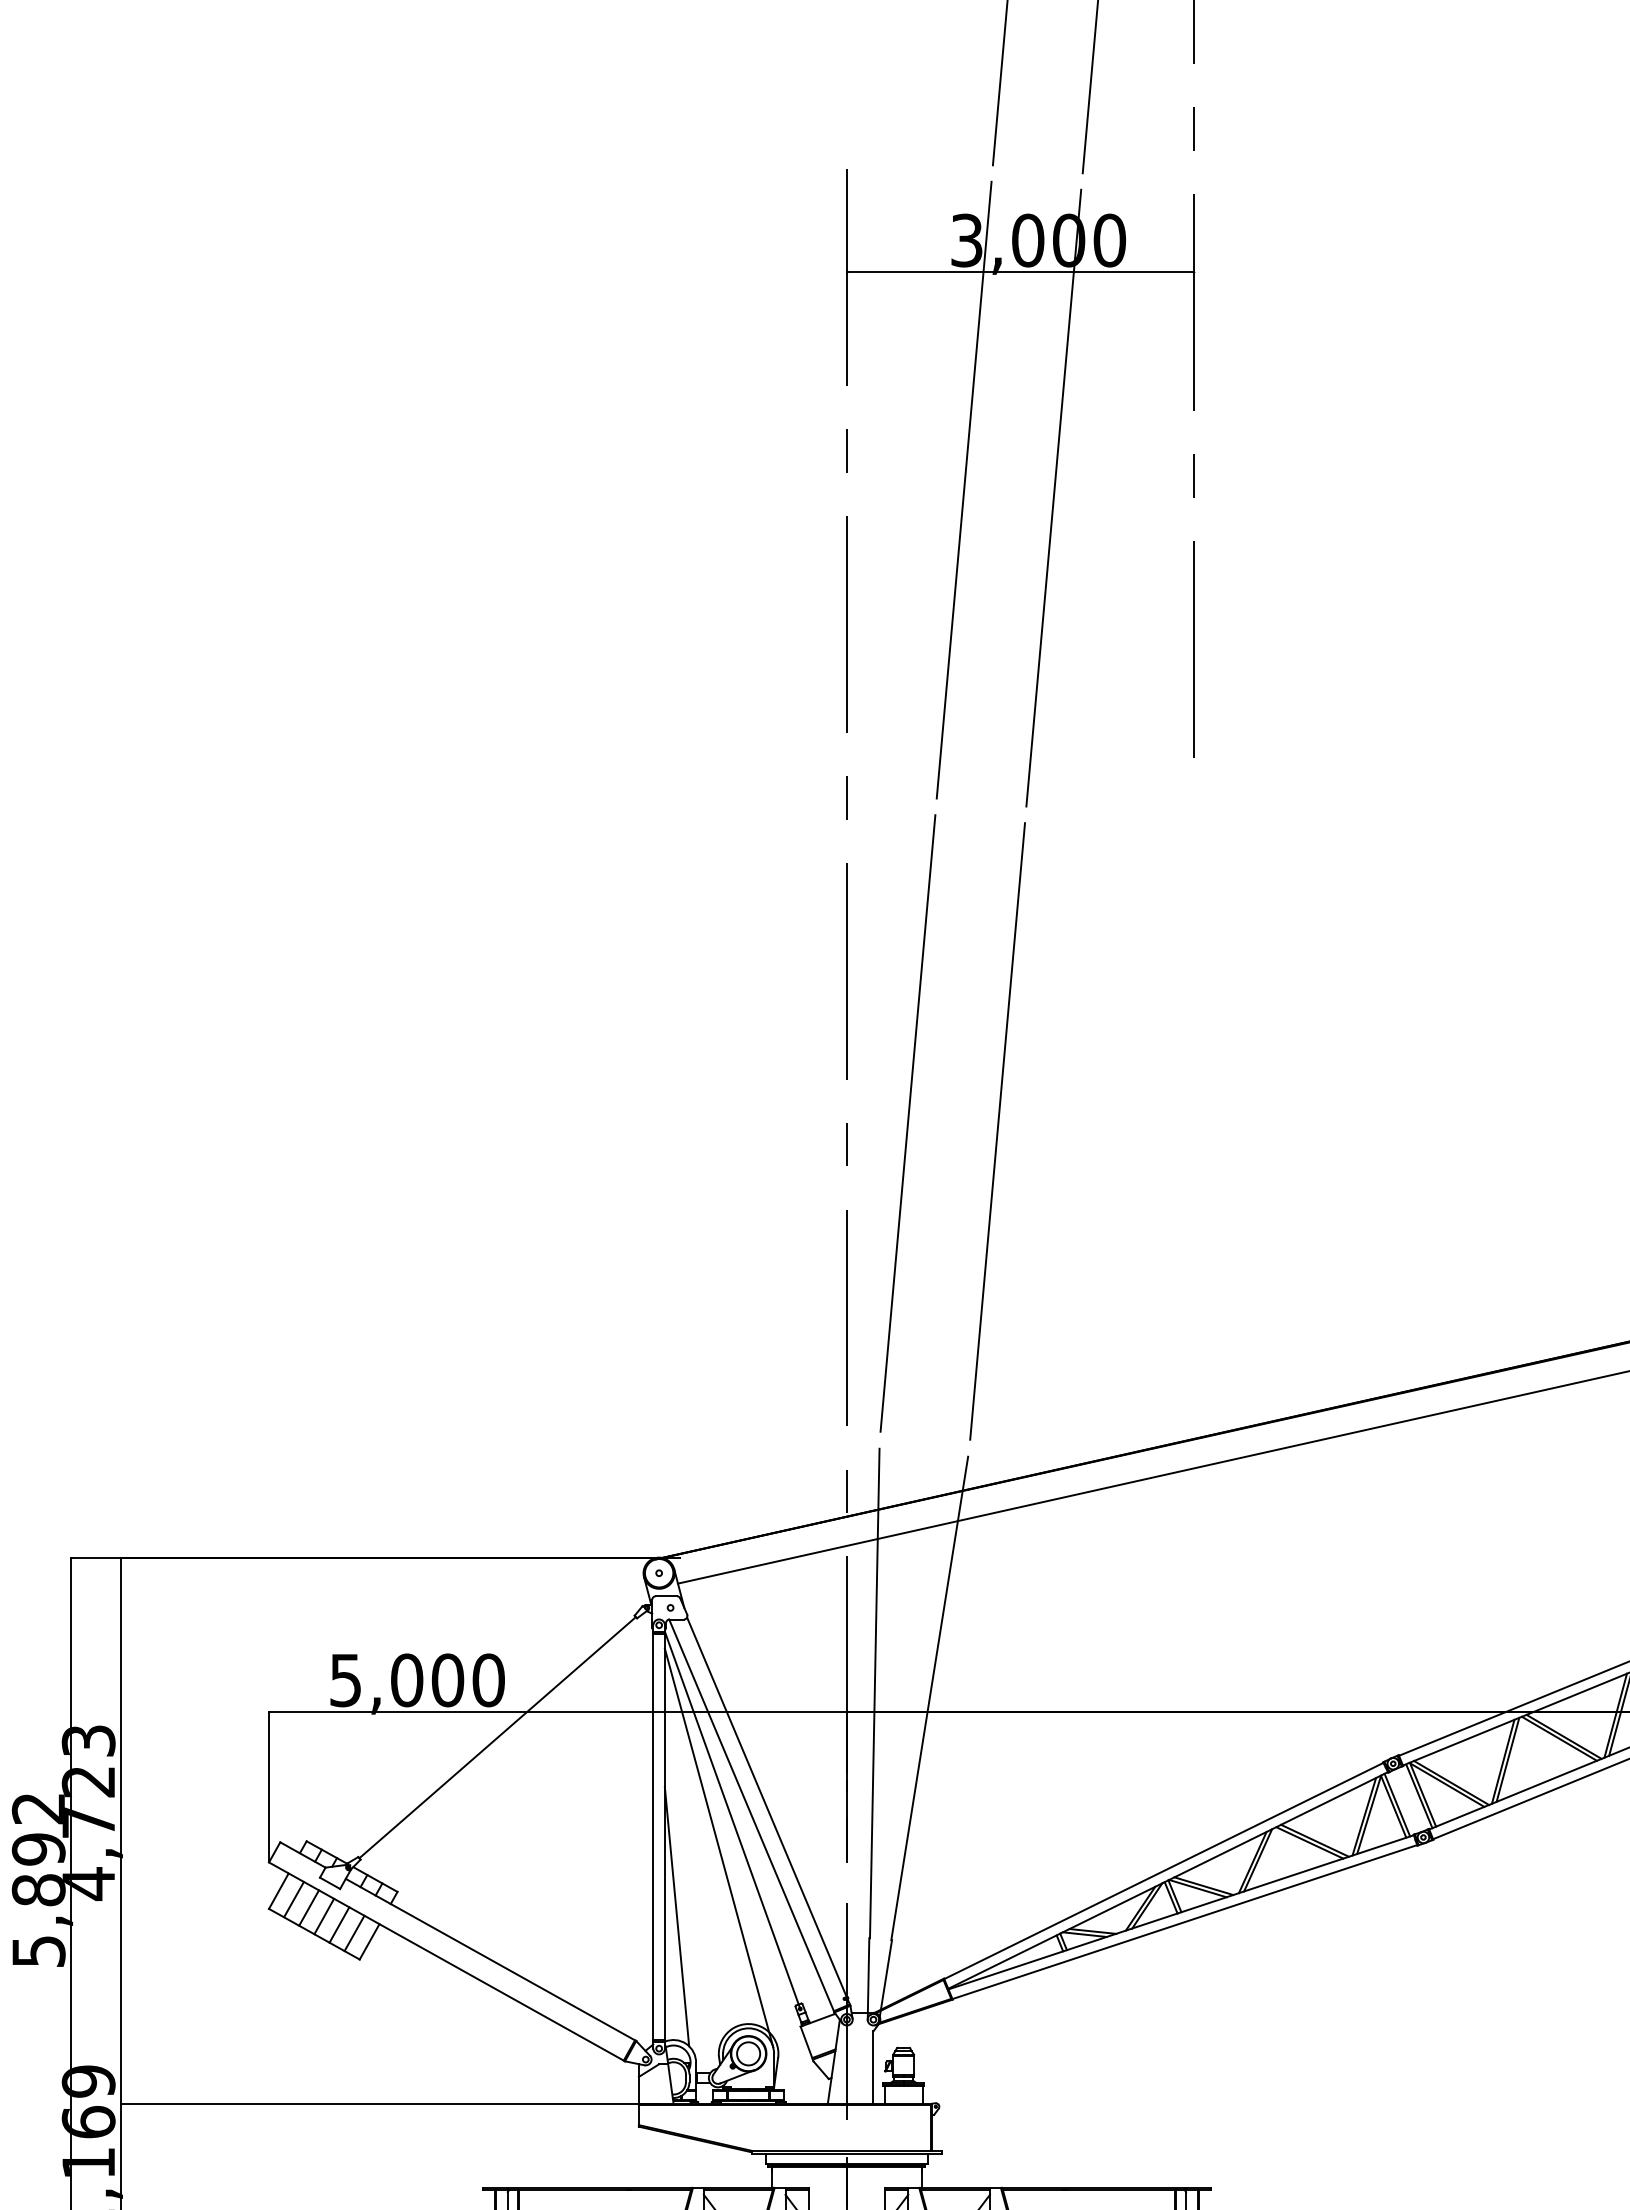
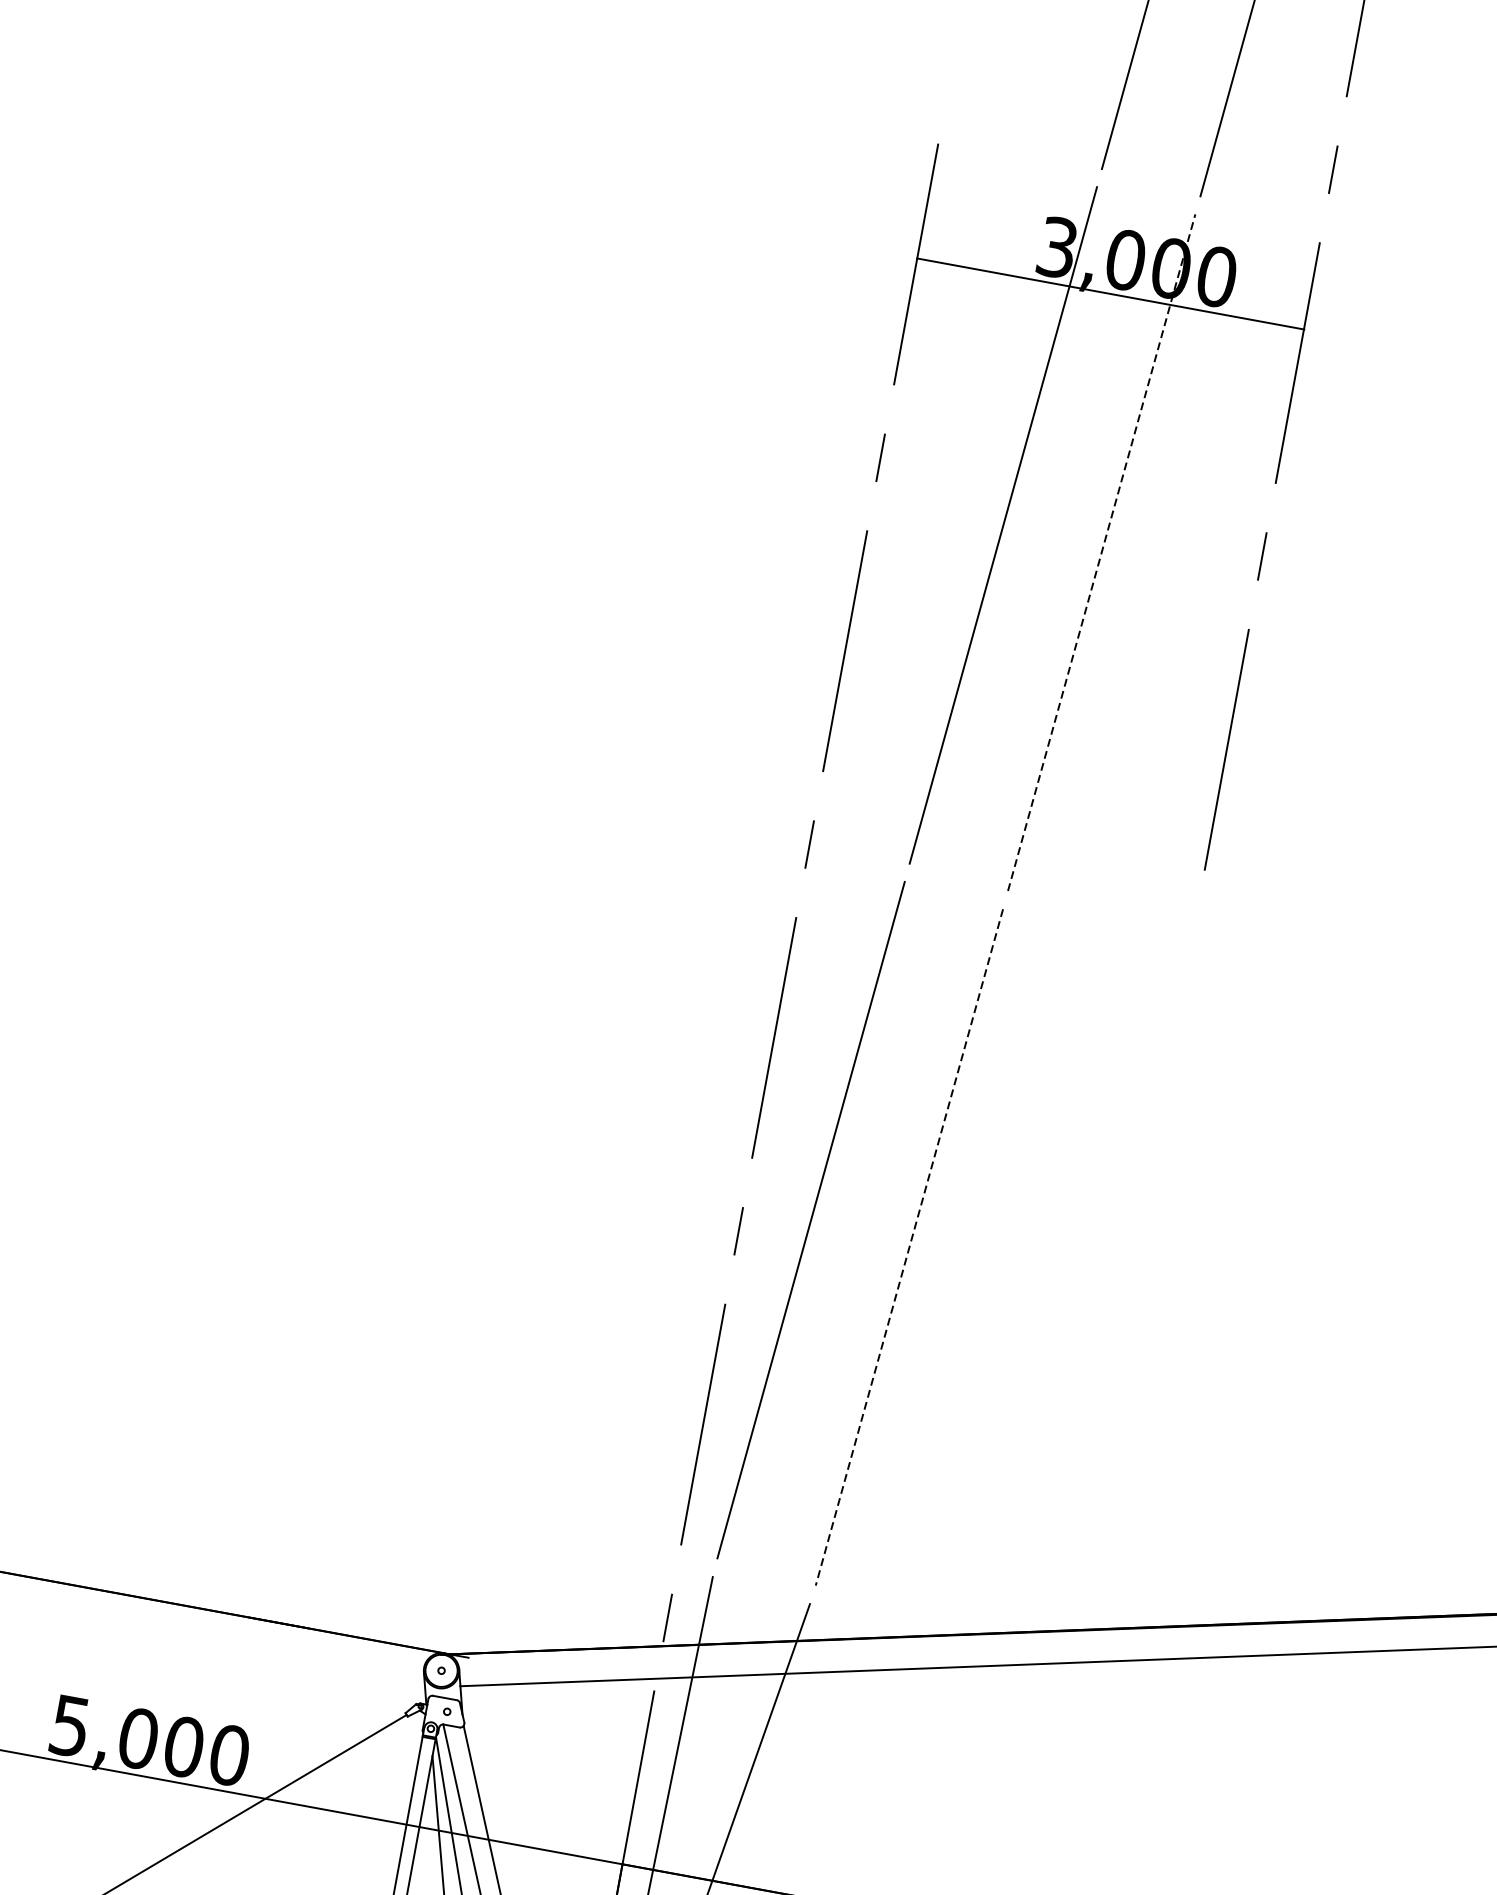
line: (1053, 498) -> (1101, 552), solid -> dashed
line: (997, 1131) -> (909, 1247), solid -> dashed

